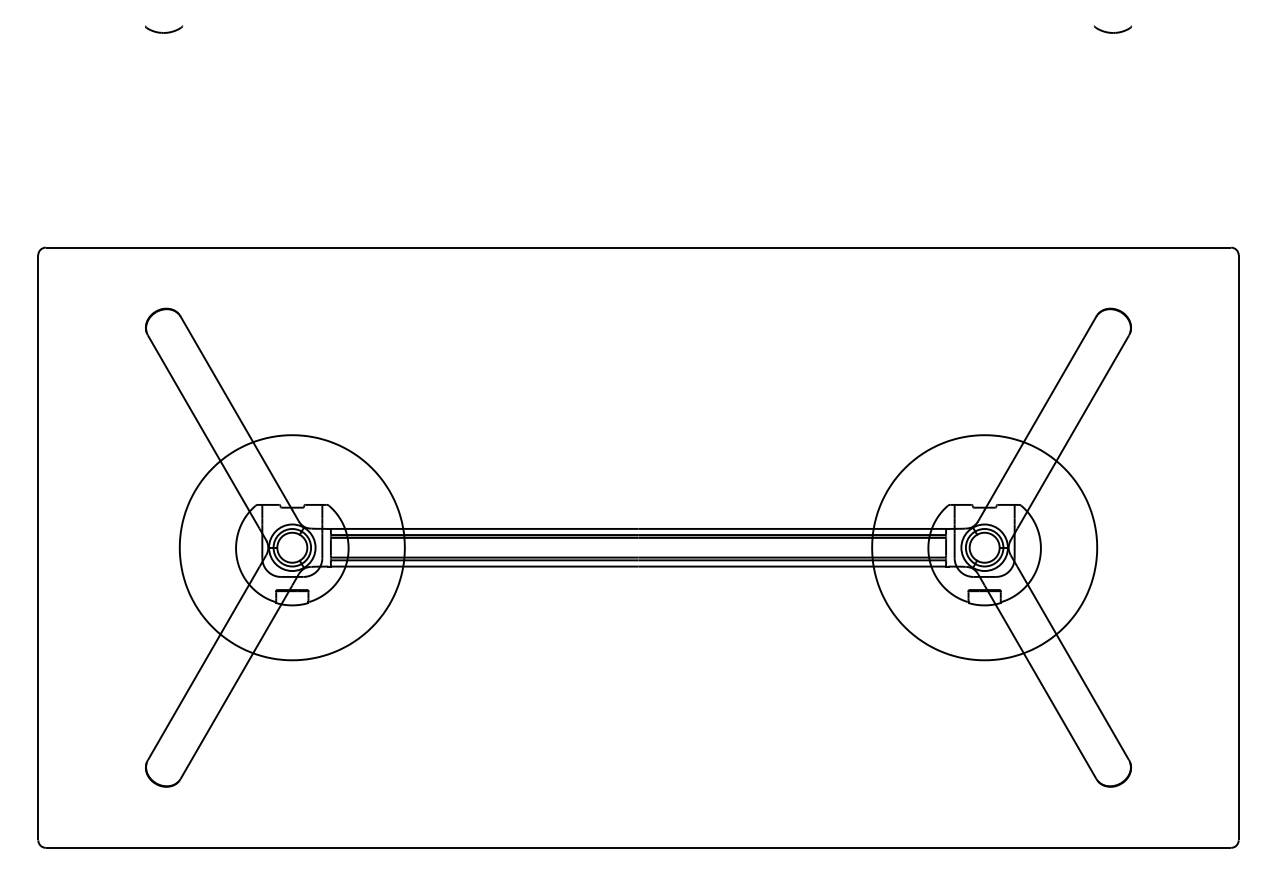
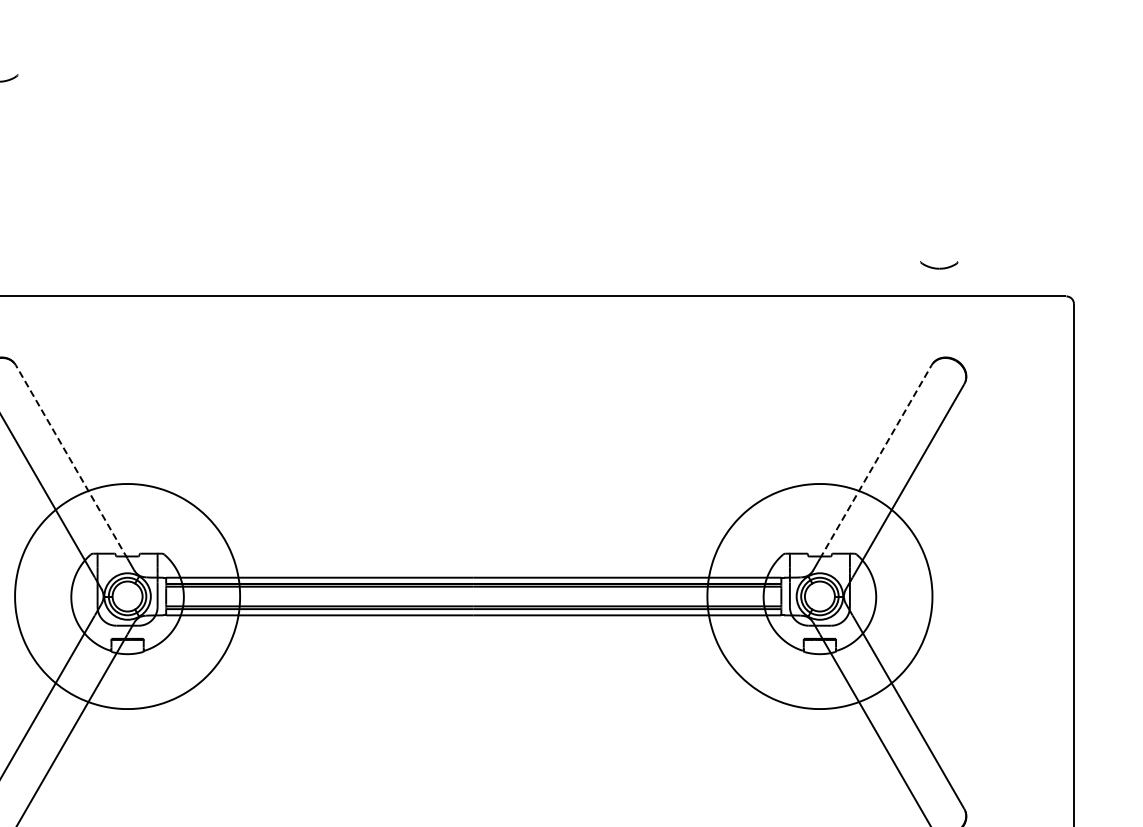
part: (1112, 29) -> (938, 265), moved
line: (236, 413) -> (71, 462), solid -> dashed
line: (1040, 413) -> (875, 462), solid -> dashed

